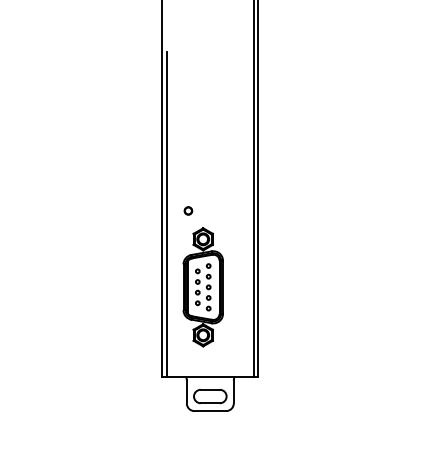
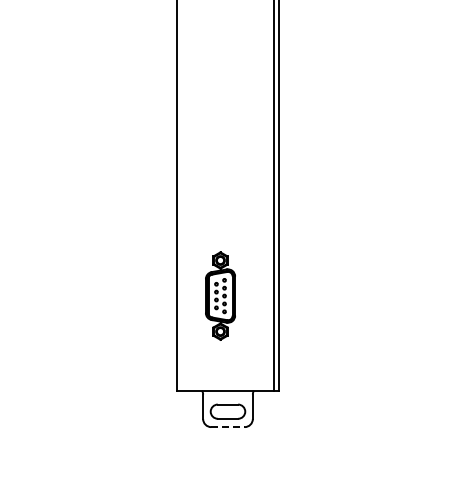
part: (188, 211) -> (204, 215), removed
line: (167, 214) -> (182, 218), removed
part: (203, 286) -> (220, 295), size x0.7
line: (210, 411) -> (228, 427), solid -> dashed

